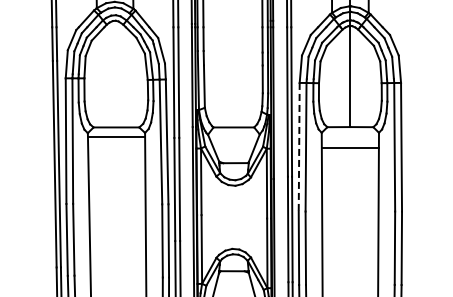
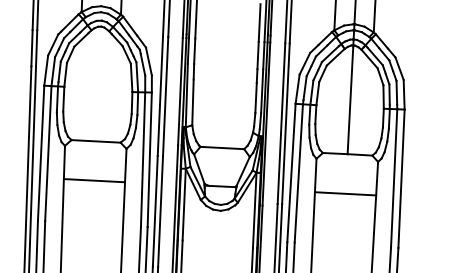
line: (116, 136) -> (94, 180), moved
line: (299, 147) -> (291, 173), dashed -> solid
line: (349, 147) -> (344, 193), moved

